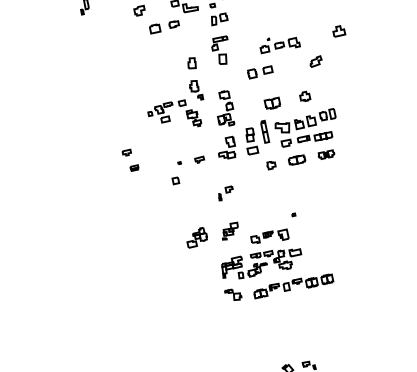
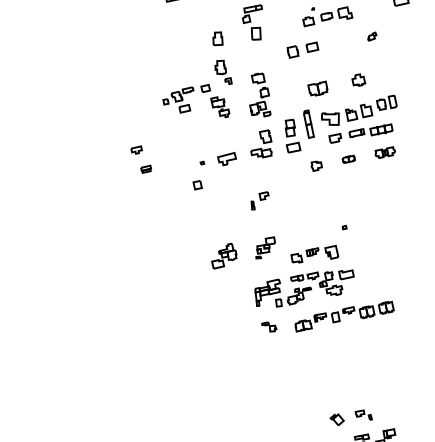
part: (315, 61) -> (371, 36), size x0.6
part: (199, 159) -> (227, 158), size x1.6
part: (297, 159) -> (349, 158), size x0.6
part: (233, 294) -> (269, 326), size x0.7

